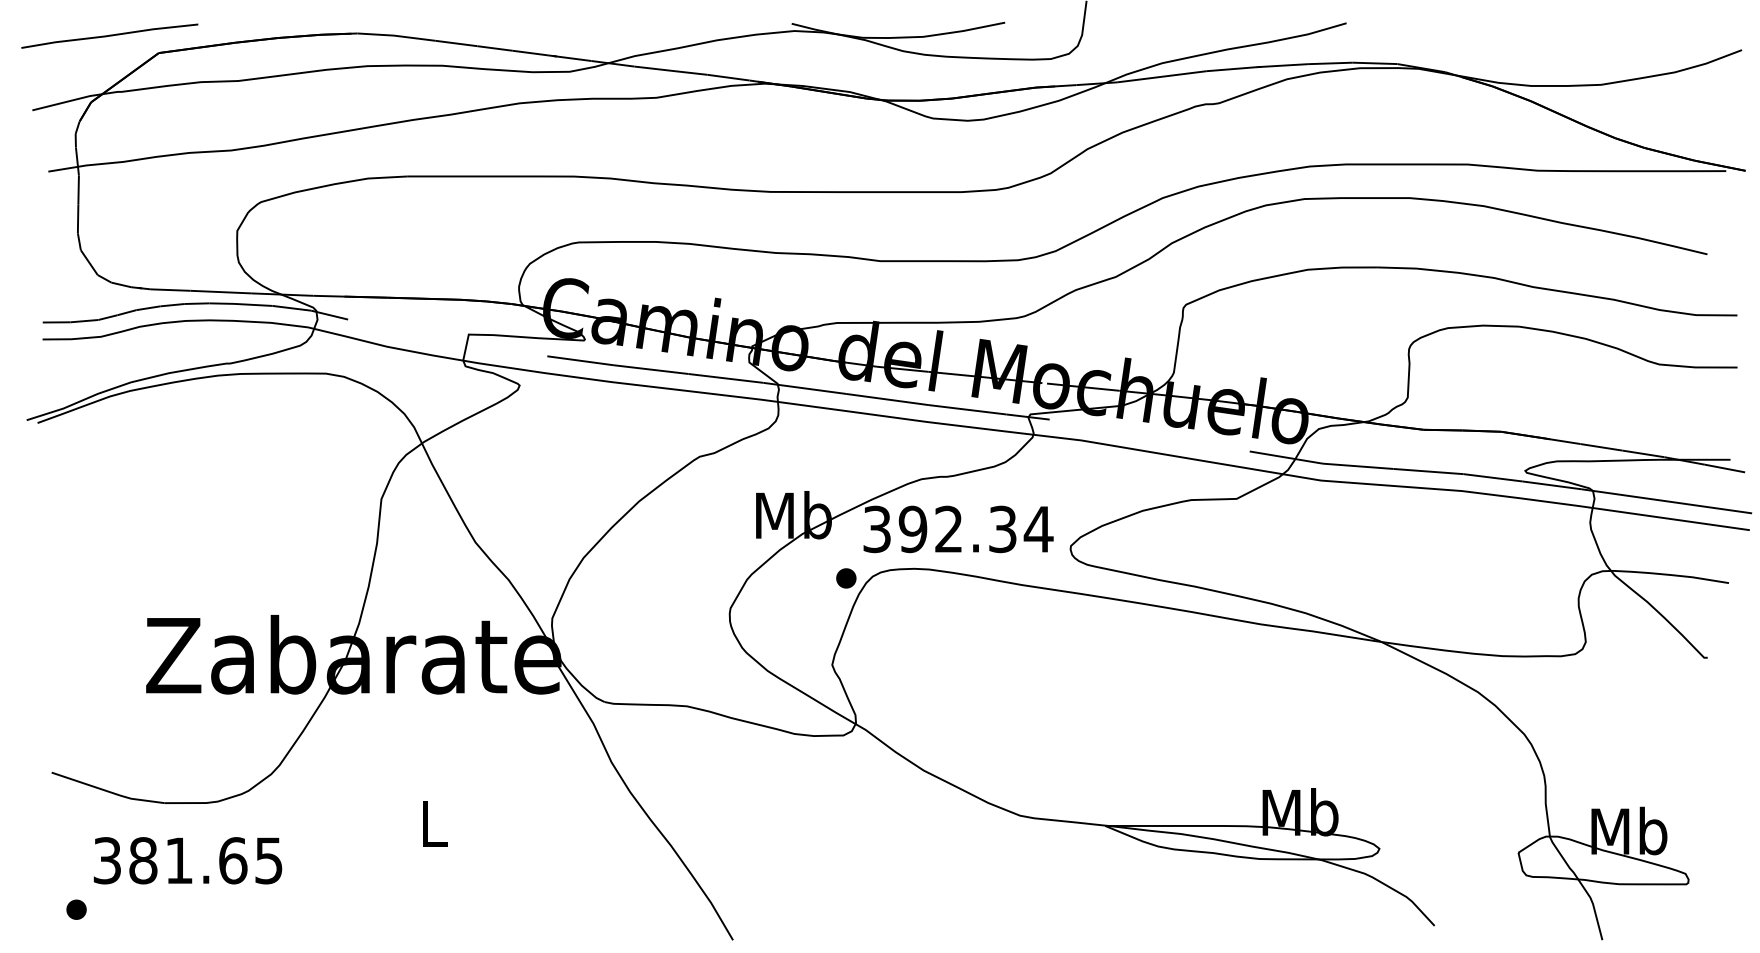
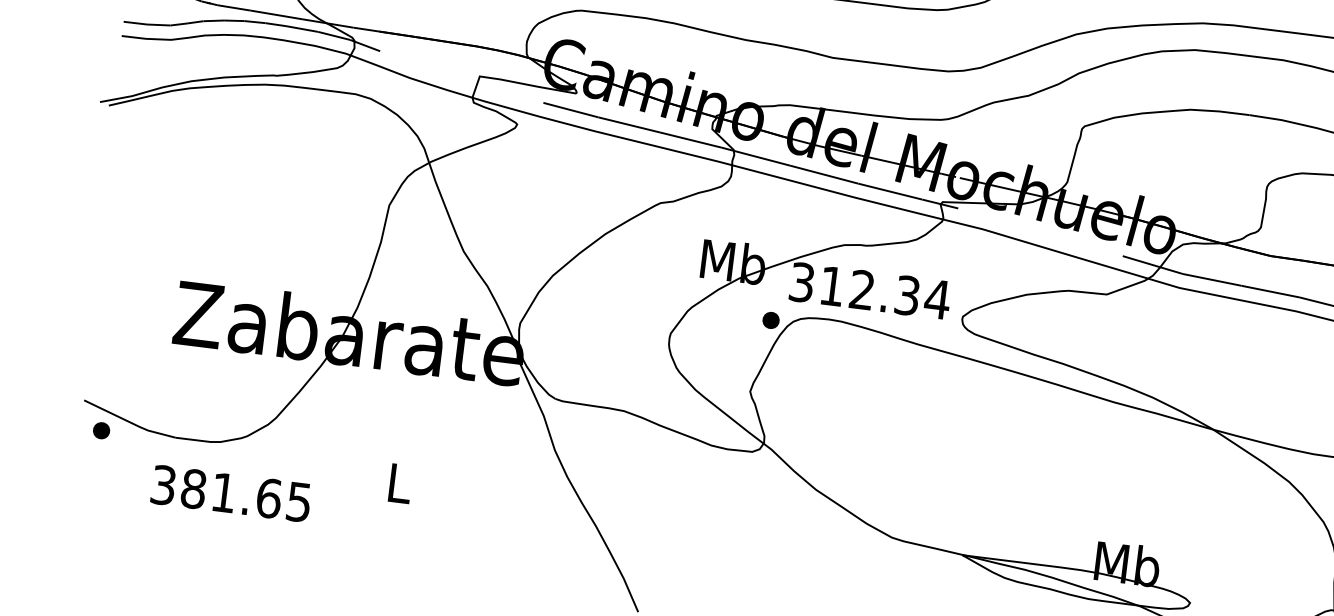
text: (912, 529) -> (831, 286), 392.34 -> 312.34
text: (187, 860) -> (230, 493), moved
part: (76, 909) -> (101, 430), moved

